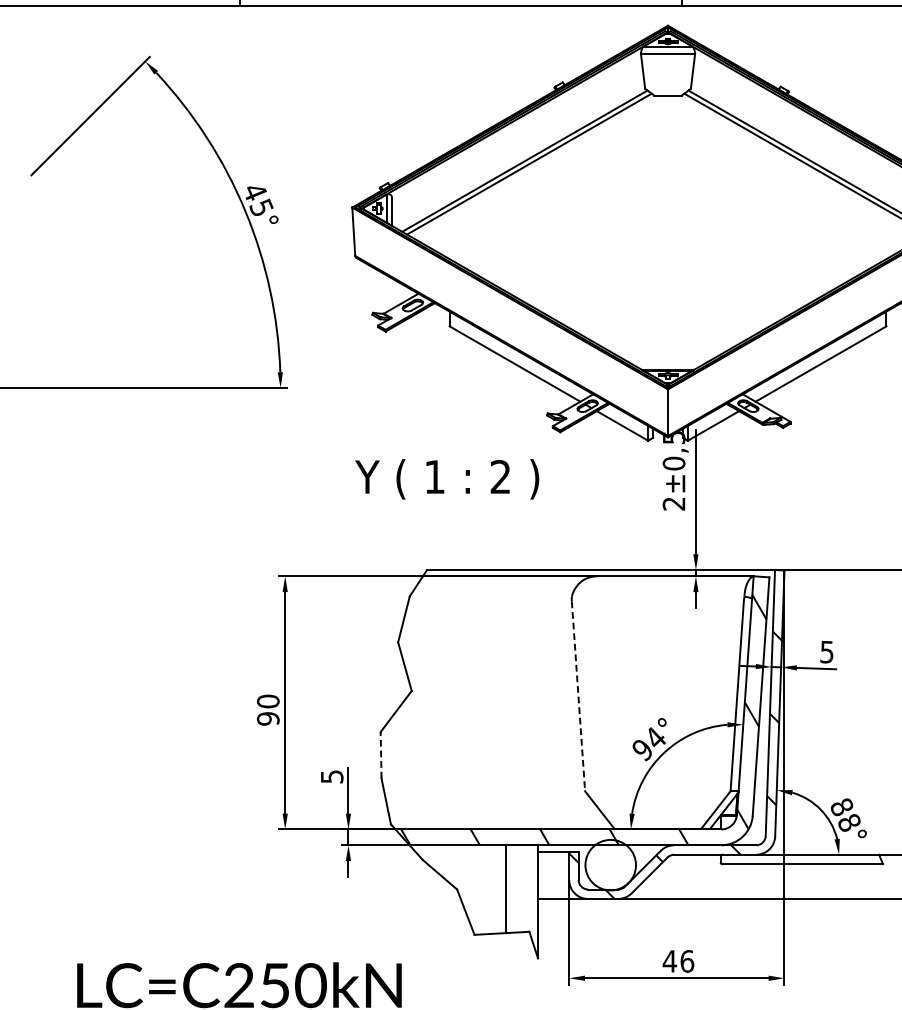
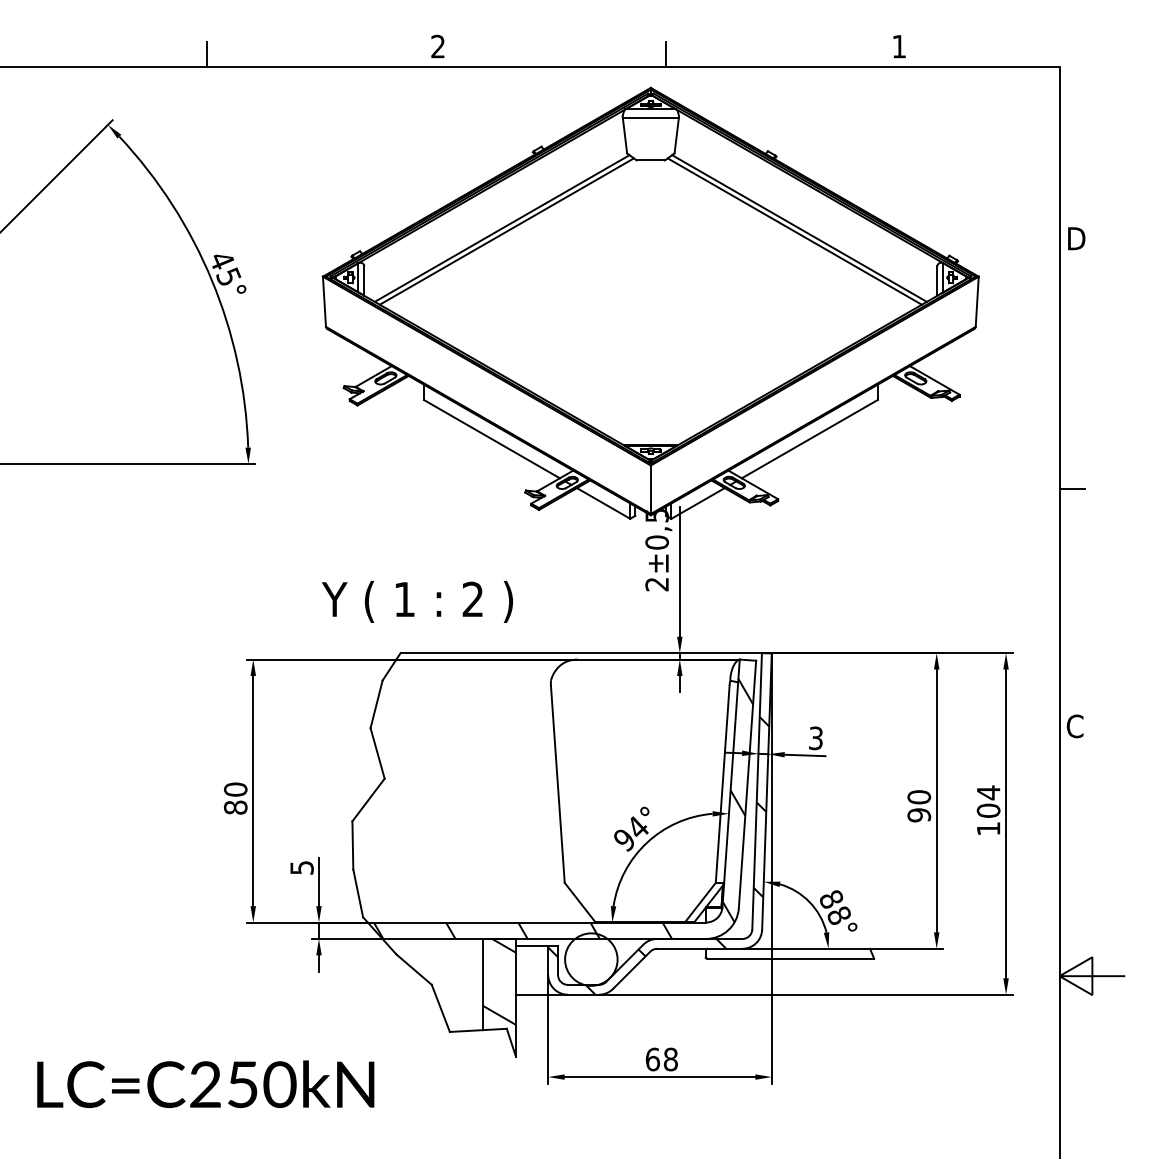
text: (447, 478) -> (417, 601), moved
text: (826, 651) -> (815, 737), 5 -> 3
line: (578, 696) -> (557, 784), dashed -> solid
text: (268, 718) -> (235, 807), 90 -> 80
line: (380, 754) -> (352, 844), dashed -> solid
hatch: (522, 886) -> (499, 981), added
text: (678, 961) -> (661, 1059), 46 -> 68

